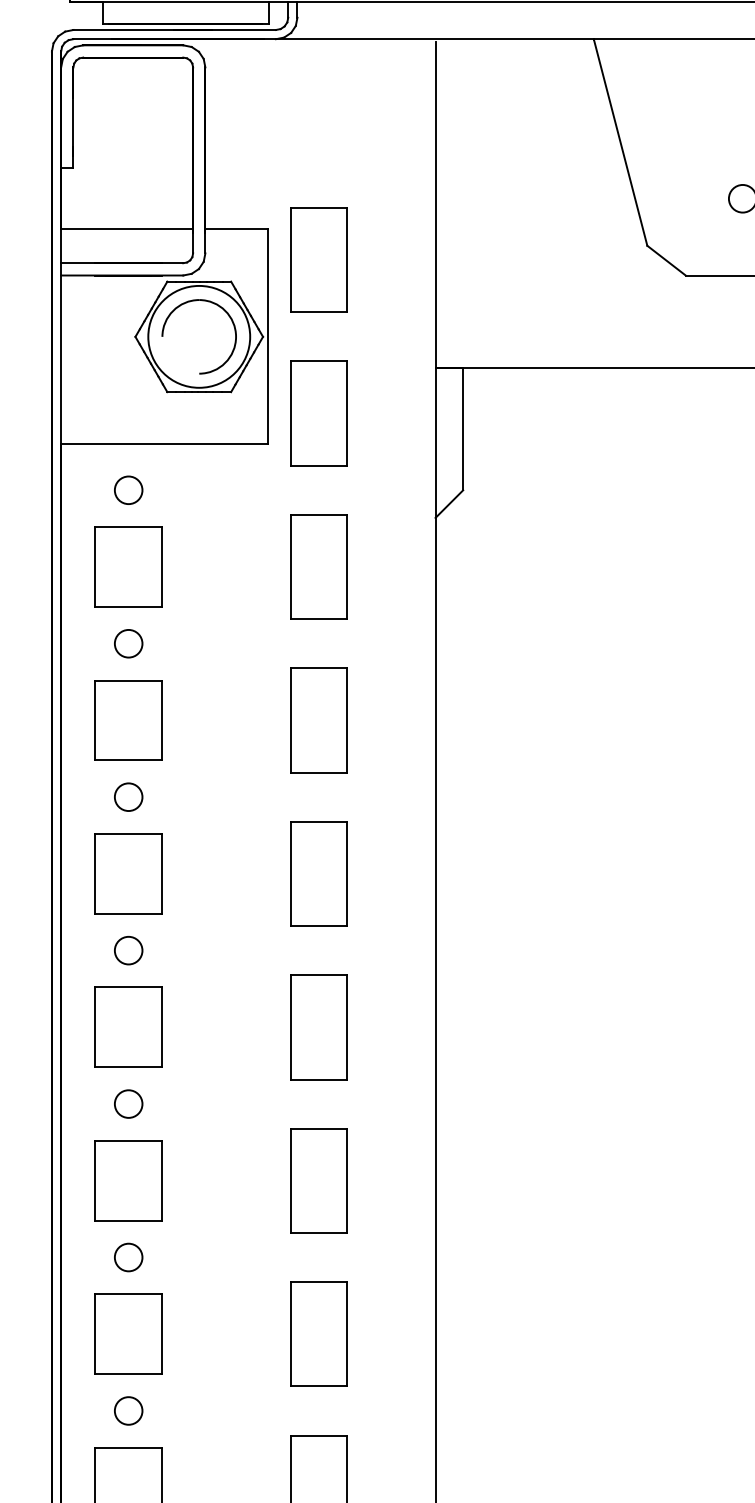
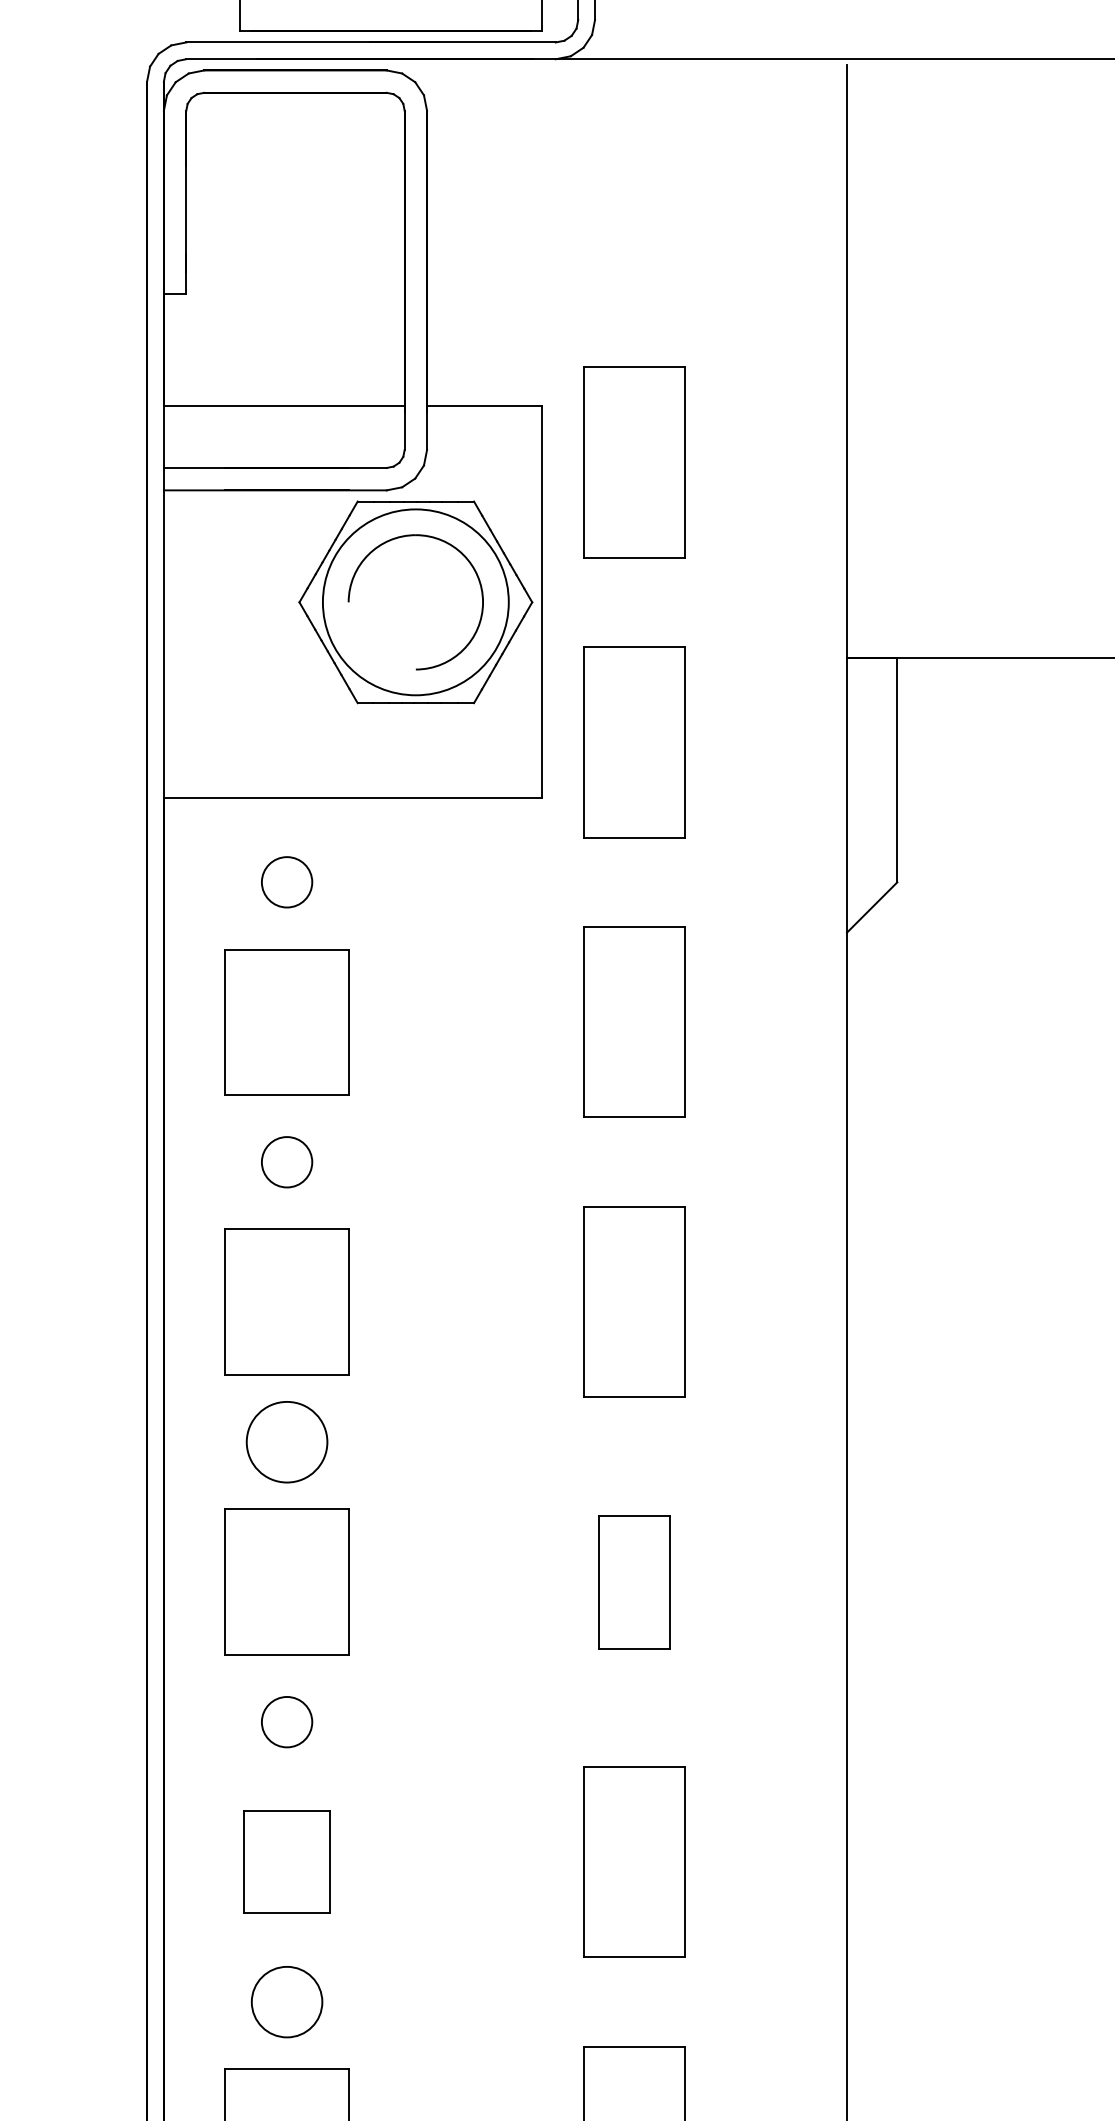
circle: (128, 797) -> (286, 1442), size x1.6
part: (318, 873) -> (633, 1581), size x0.7
part: (128, 1026) -> (286, 1860), size x0.7
circle: (128, 1103) -> (286, 2001), size x1.4

